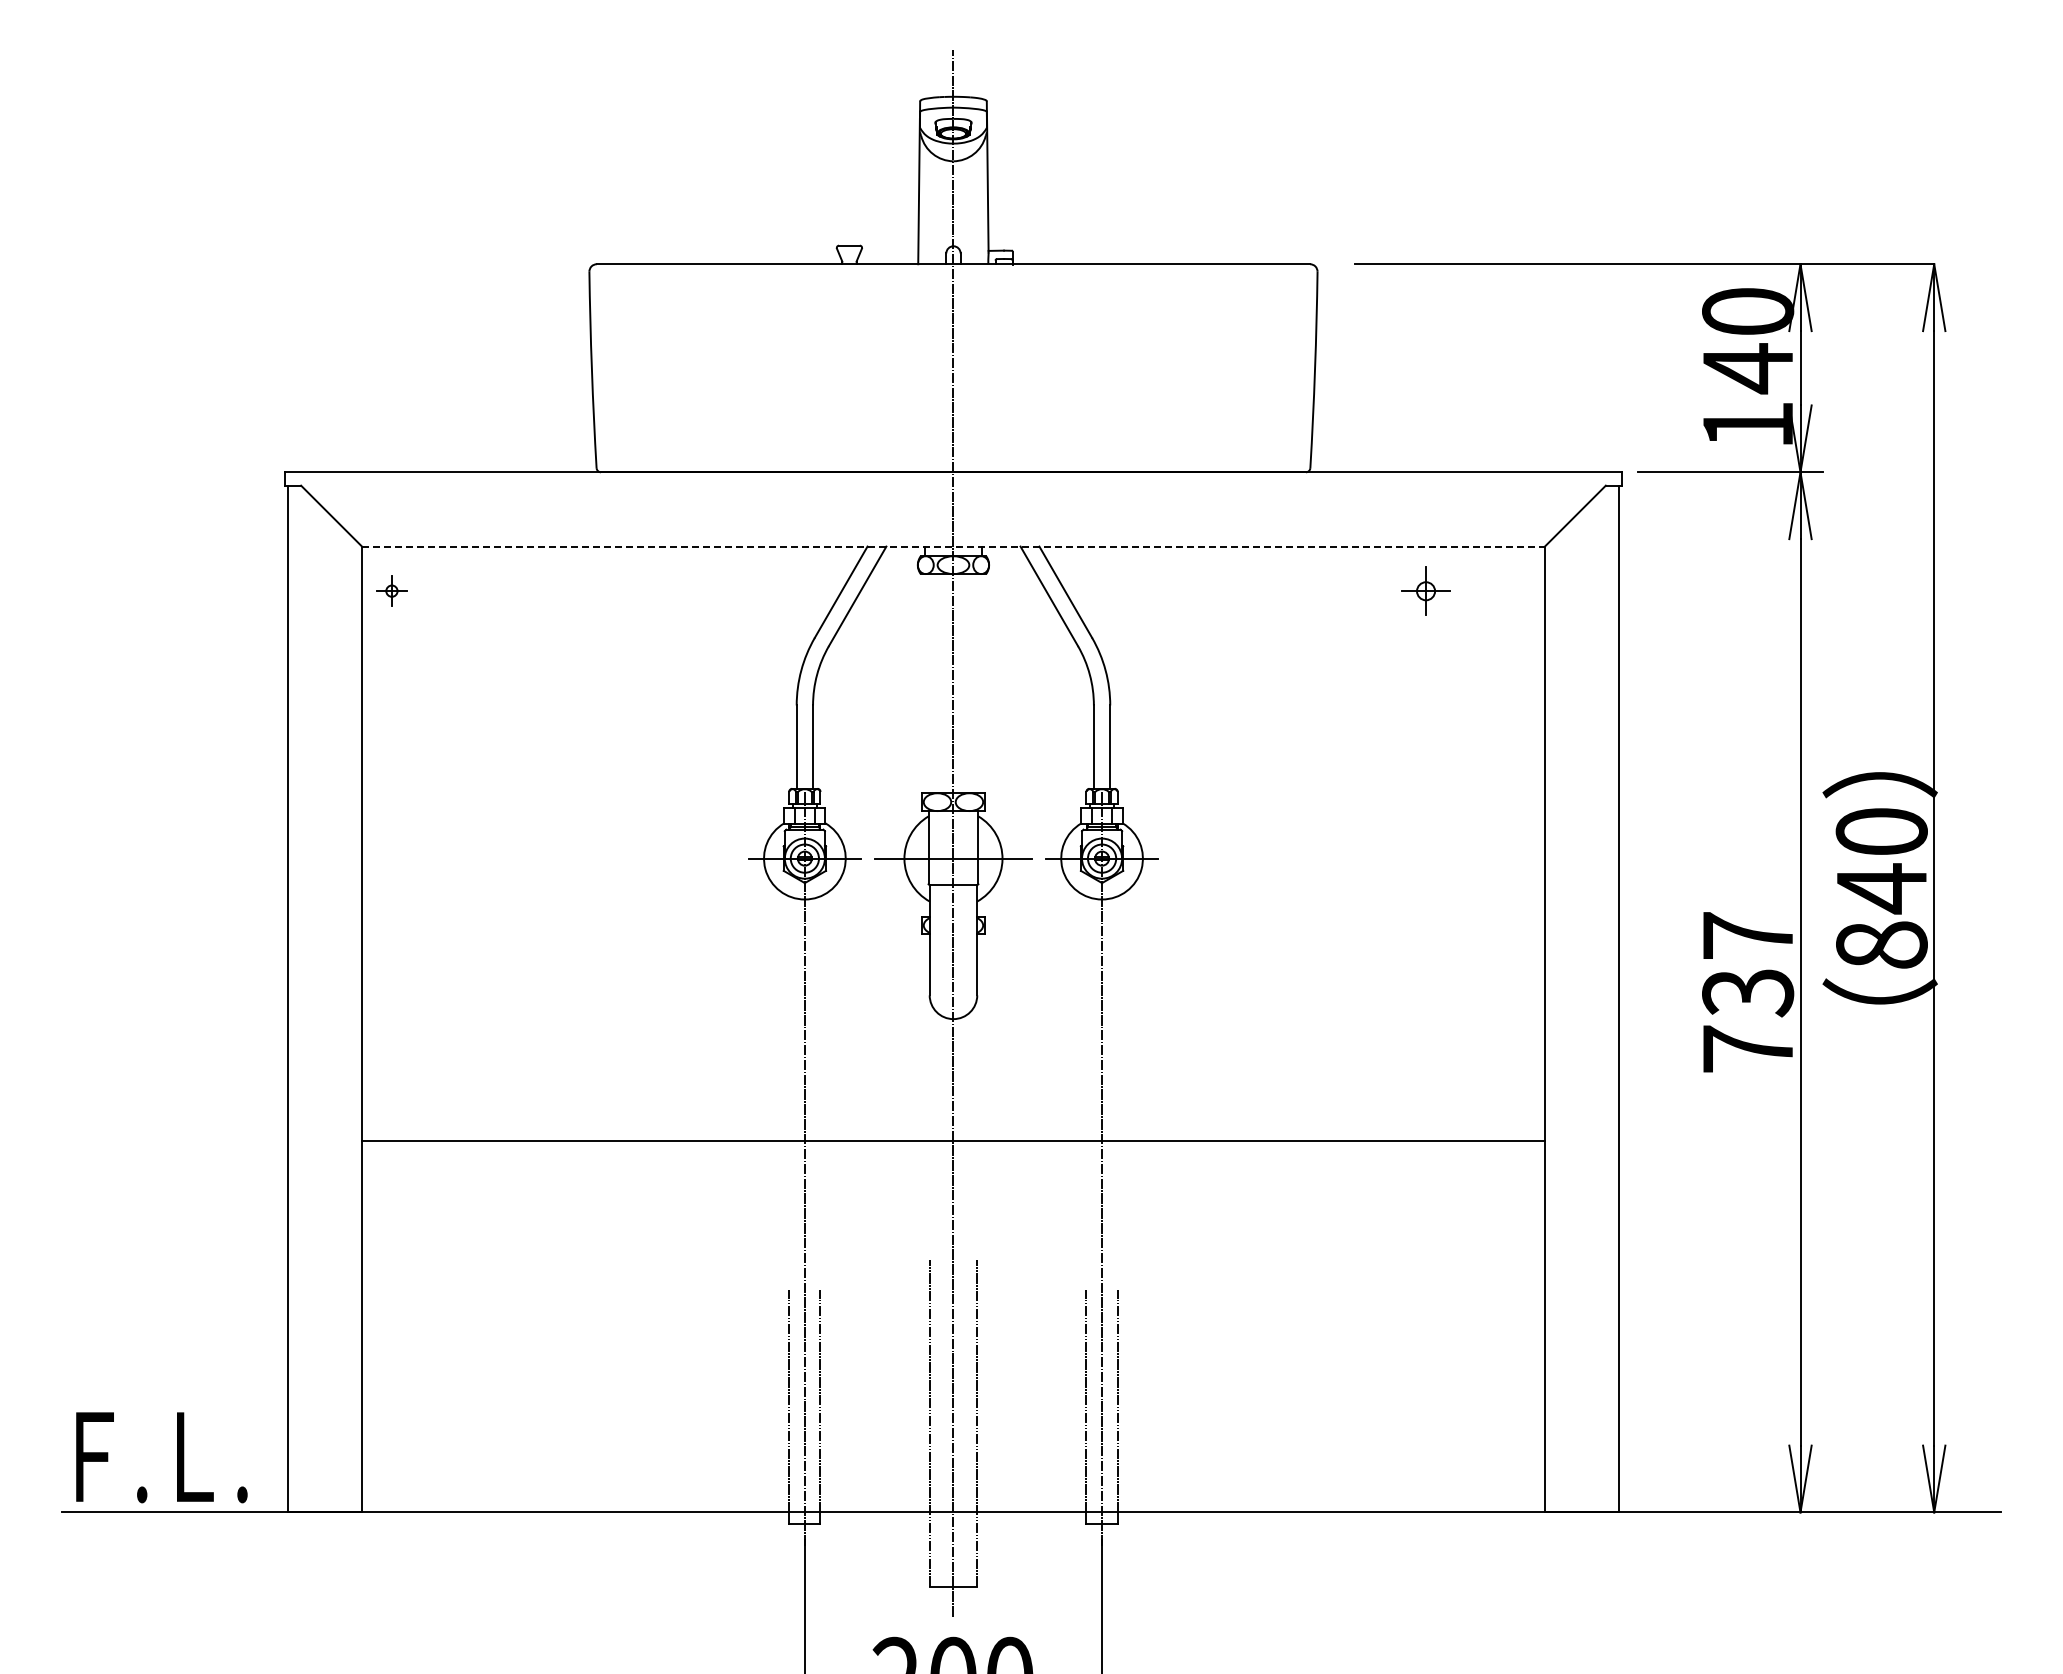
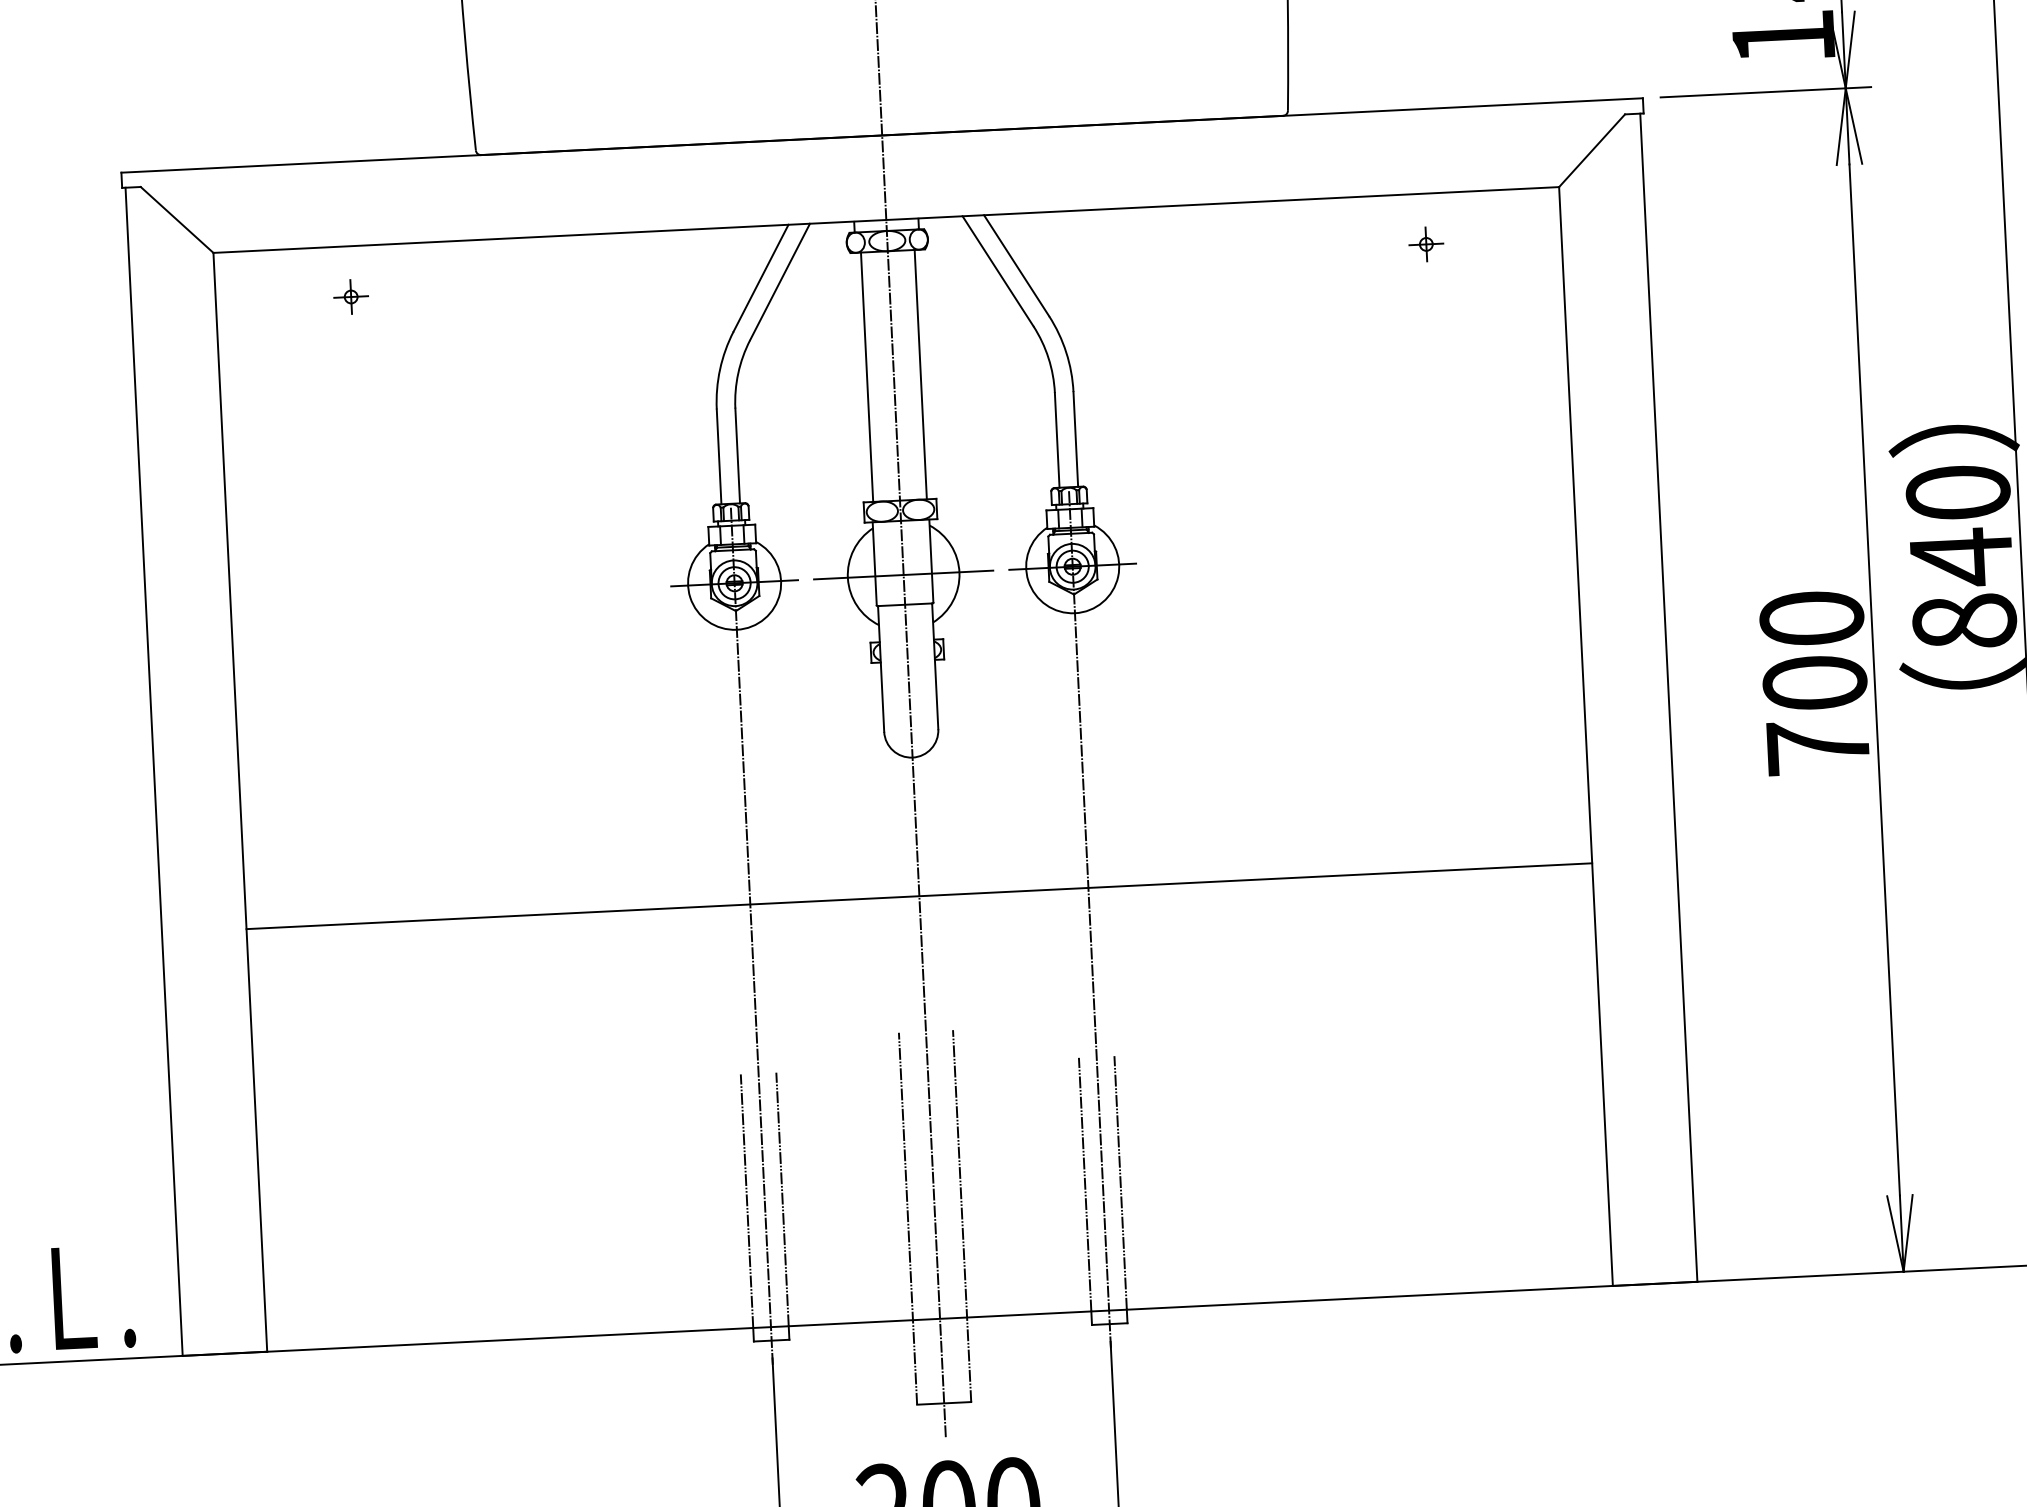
line: (953, 546) -> (886, 219), dashed -> solid
part: (391, 590) -> (350, 296), moved
part: (1425, 590) -> (1425, 243), size x0.62
line: (929, 683) -> (866, 377), added
line: (977, 683) -> (921, 374), added
text: (1748, 964) -> (1813, 651), 737 -> 700

